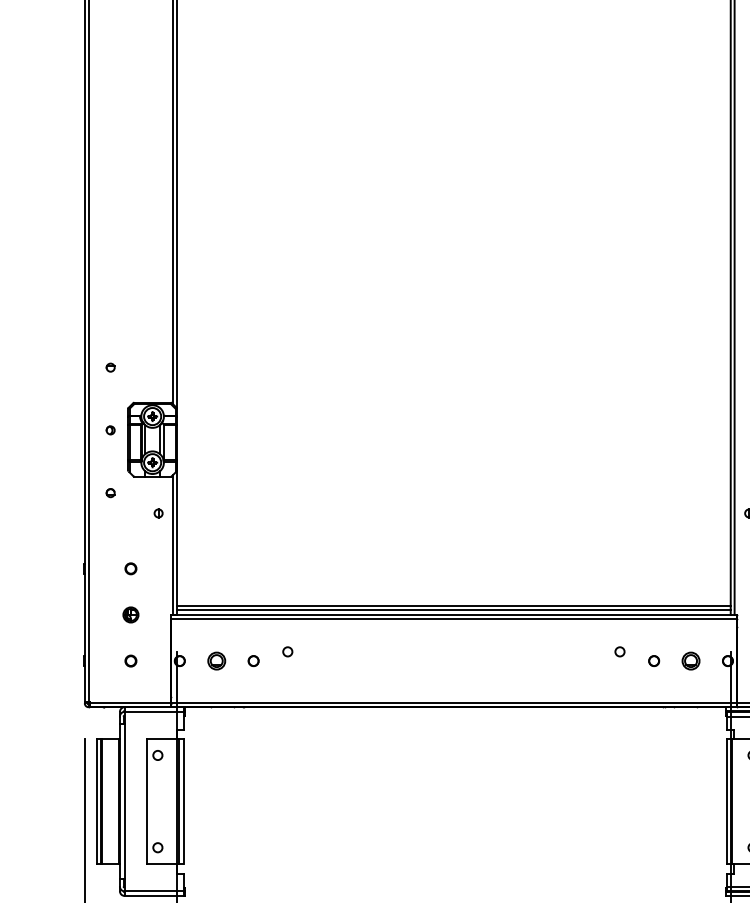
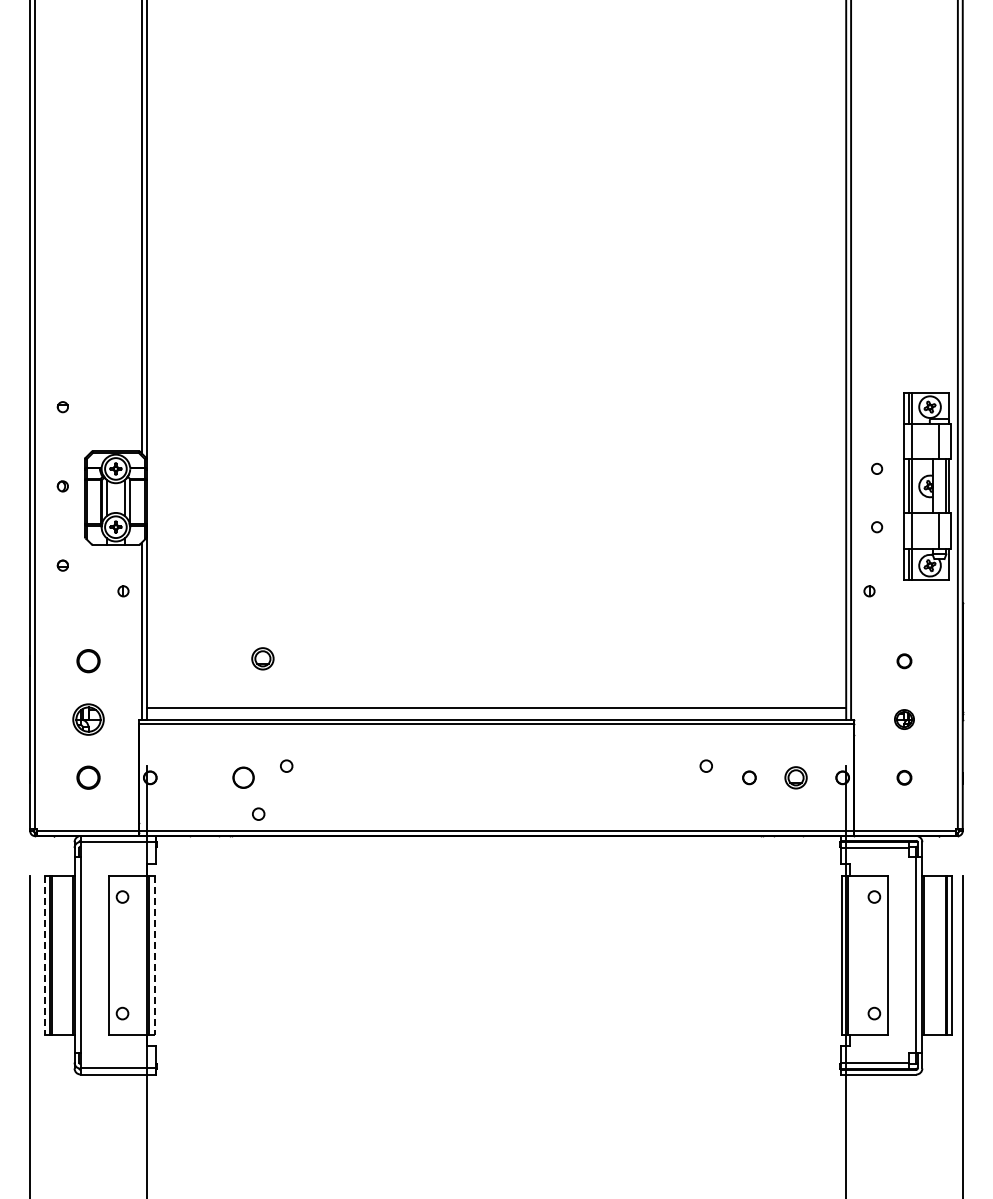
part: (130, 569) -> (88, 661), size x1.6
line: (453, 610) -> (496, 713), removed
part: (130, 614) -> (88, 719), size x1.6
part: (130, 660) -> (88, 777), size x1.6
part: (216, 660) -> (262, 658), moved
part: (253, 660) -> (243, 777), size x1.6
circle: (265, 689) -> (258, 813), added
line: (96, 801) -> (45, 955), solid -> dashed
line: (183, 801) -> (155, 955), solid -> dashed

